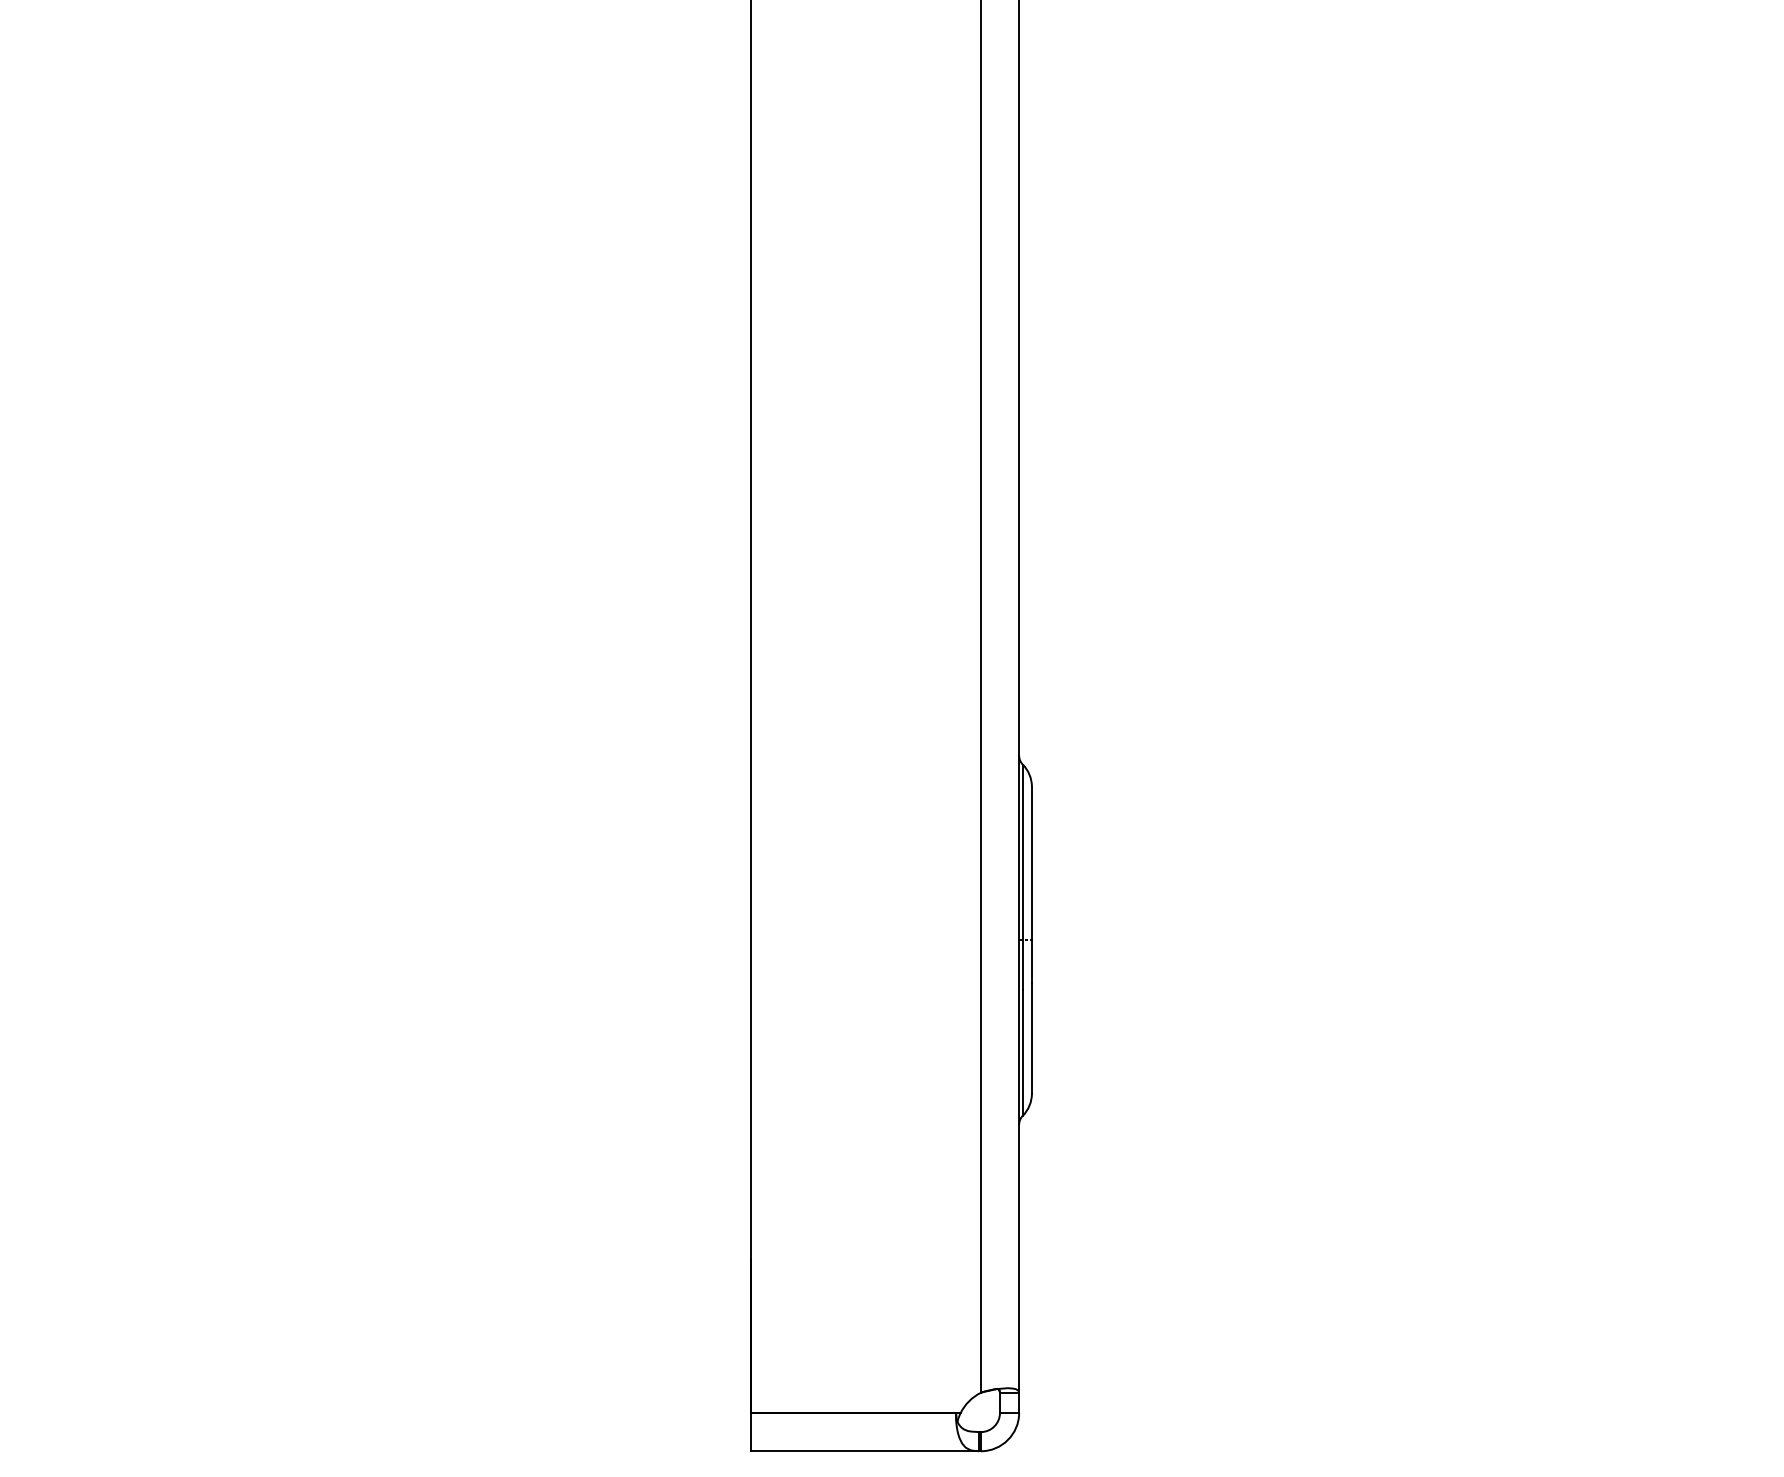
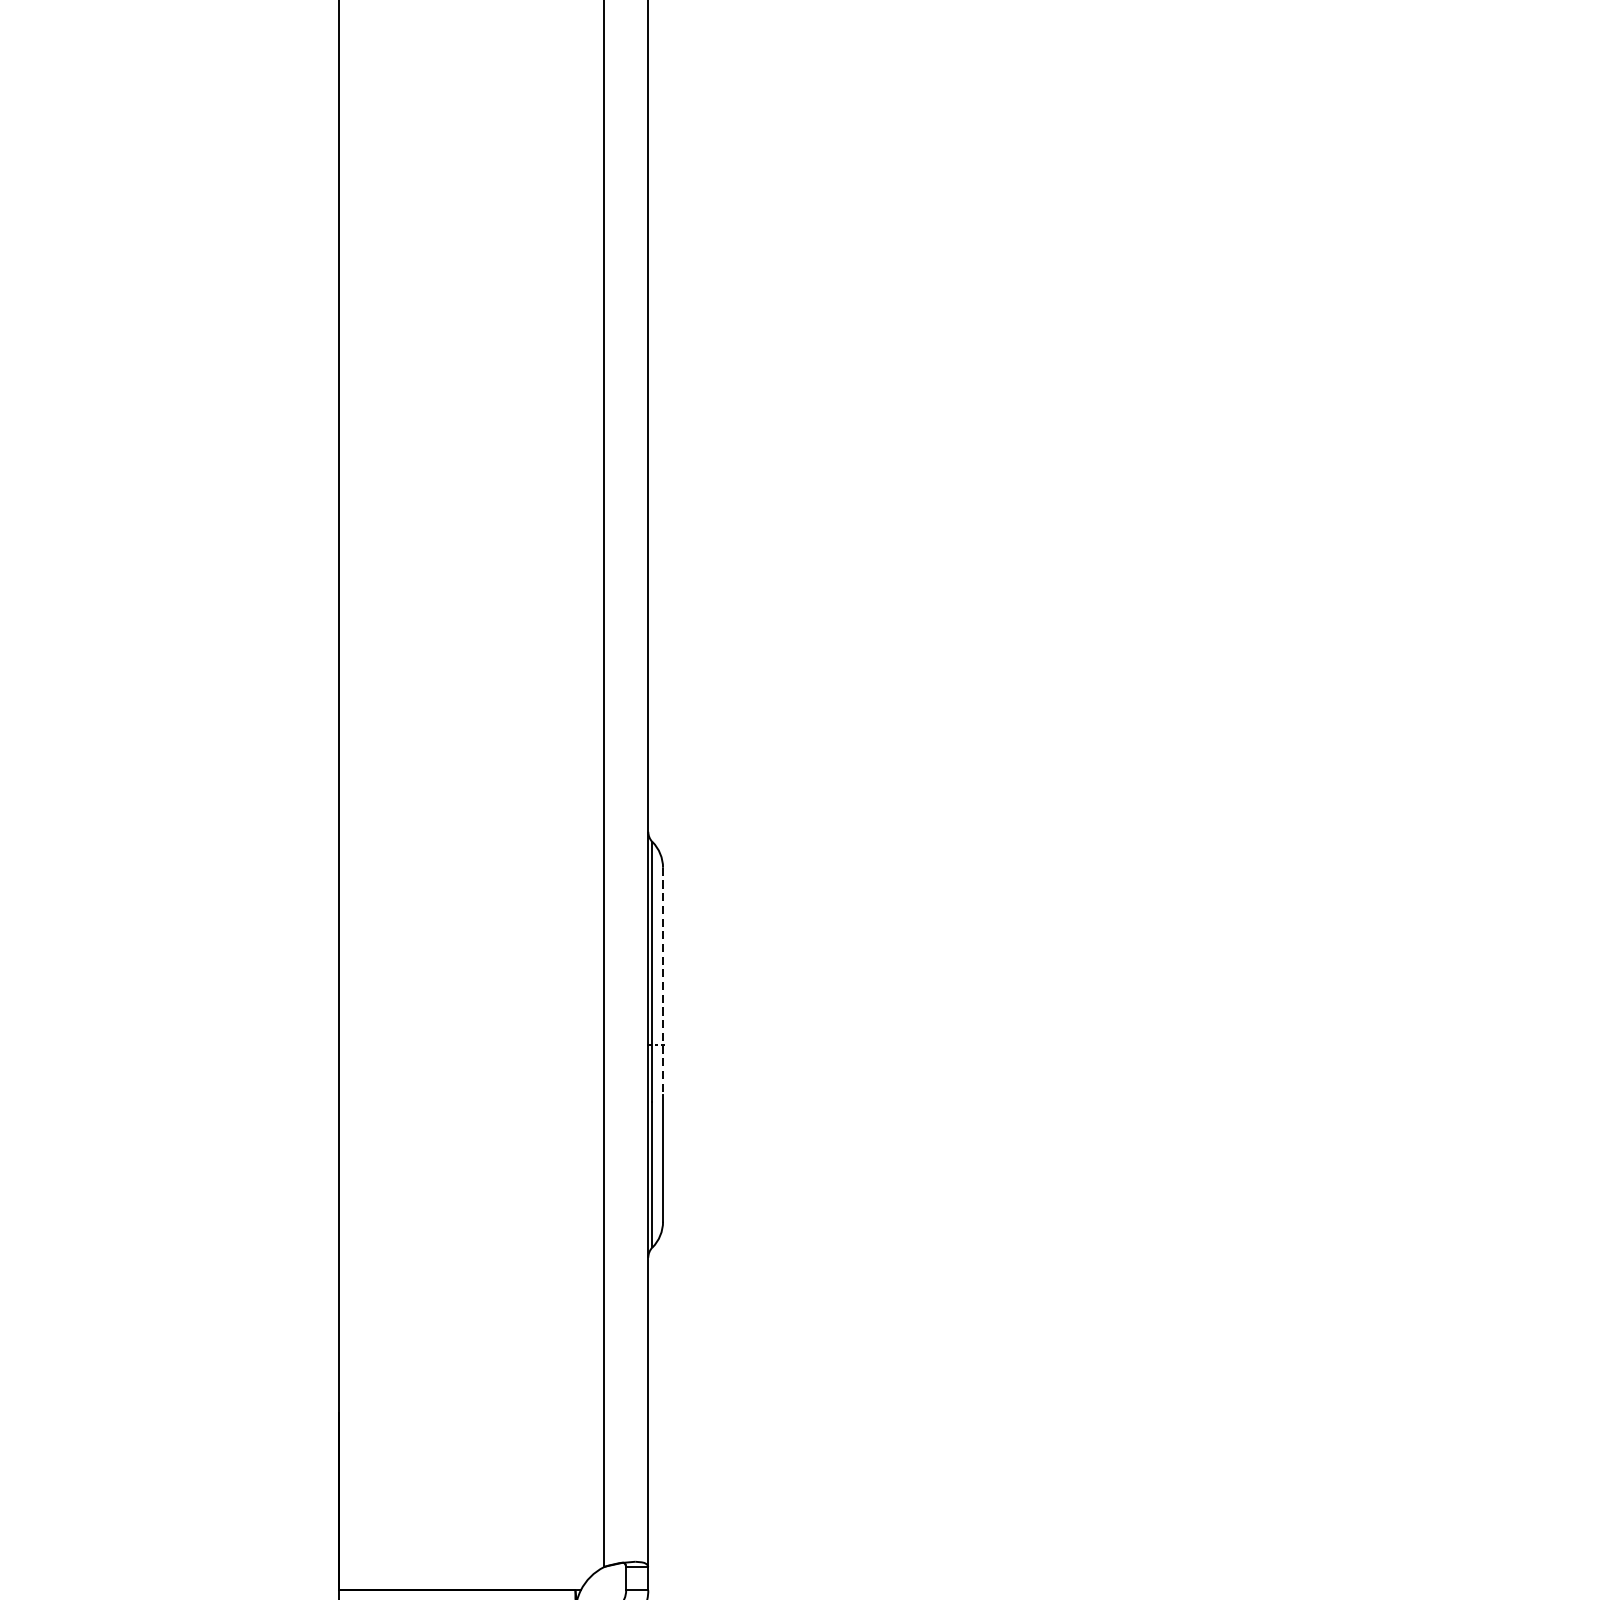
line: (1031, 885) -> (662, 981), solid -> dashed

